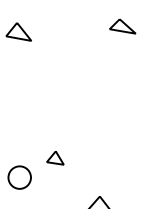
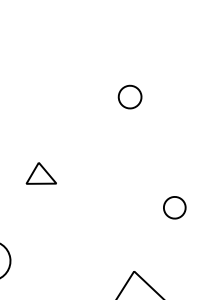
part: (113, 97) -> (130, 97), added
part: (55, 158) -> (40, 175), moved
part: (128, 164) -> (174, 208), added

